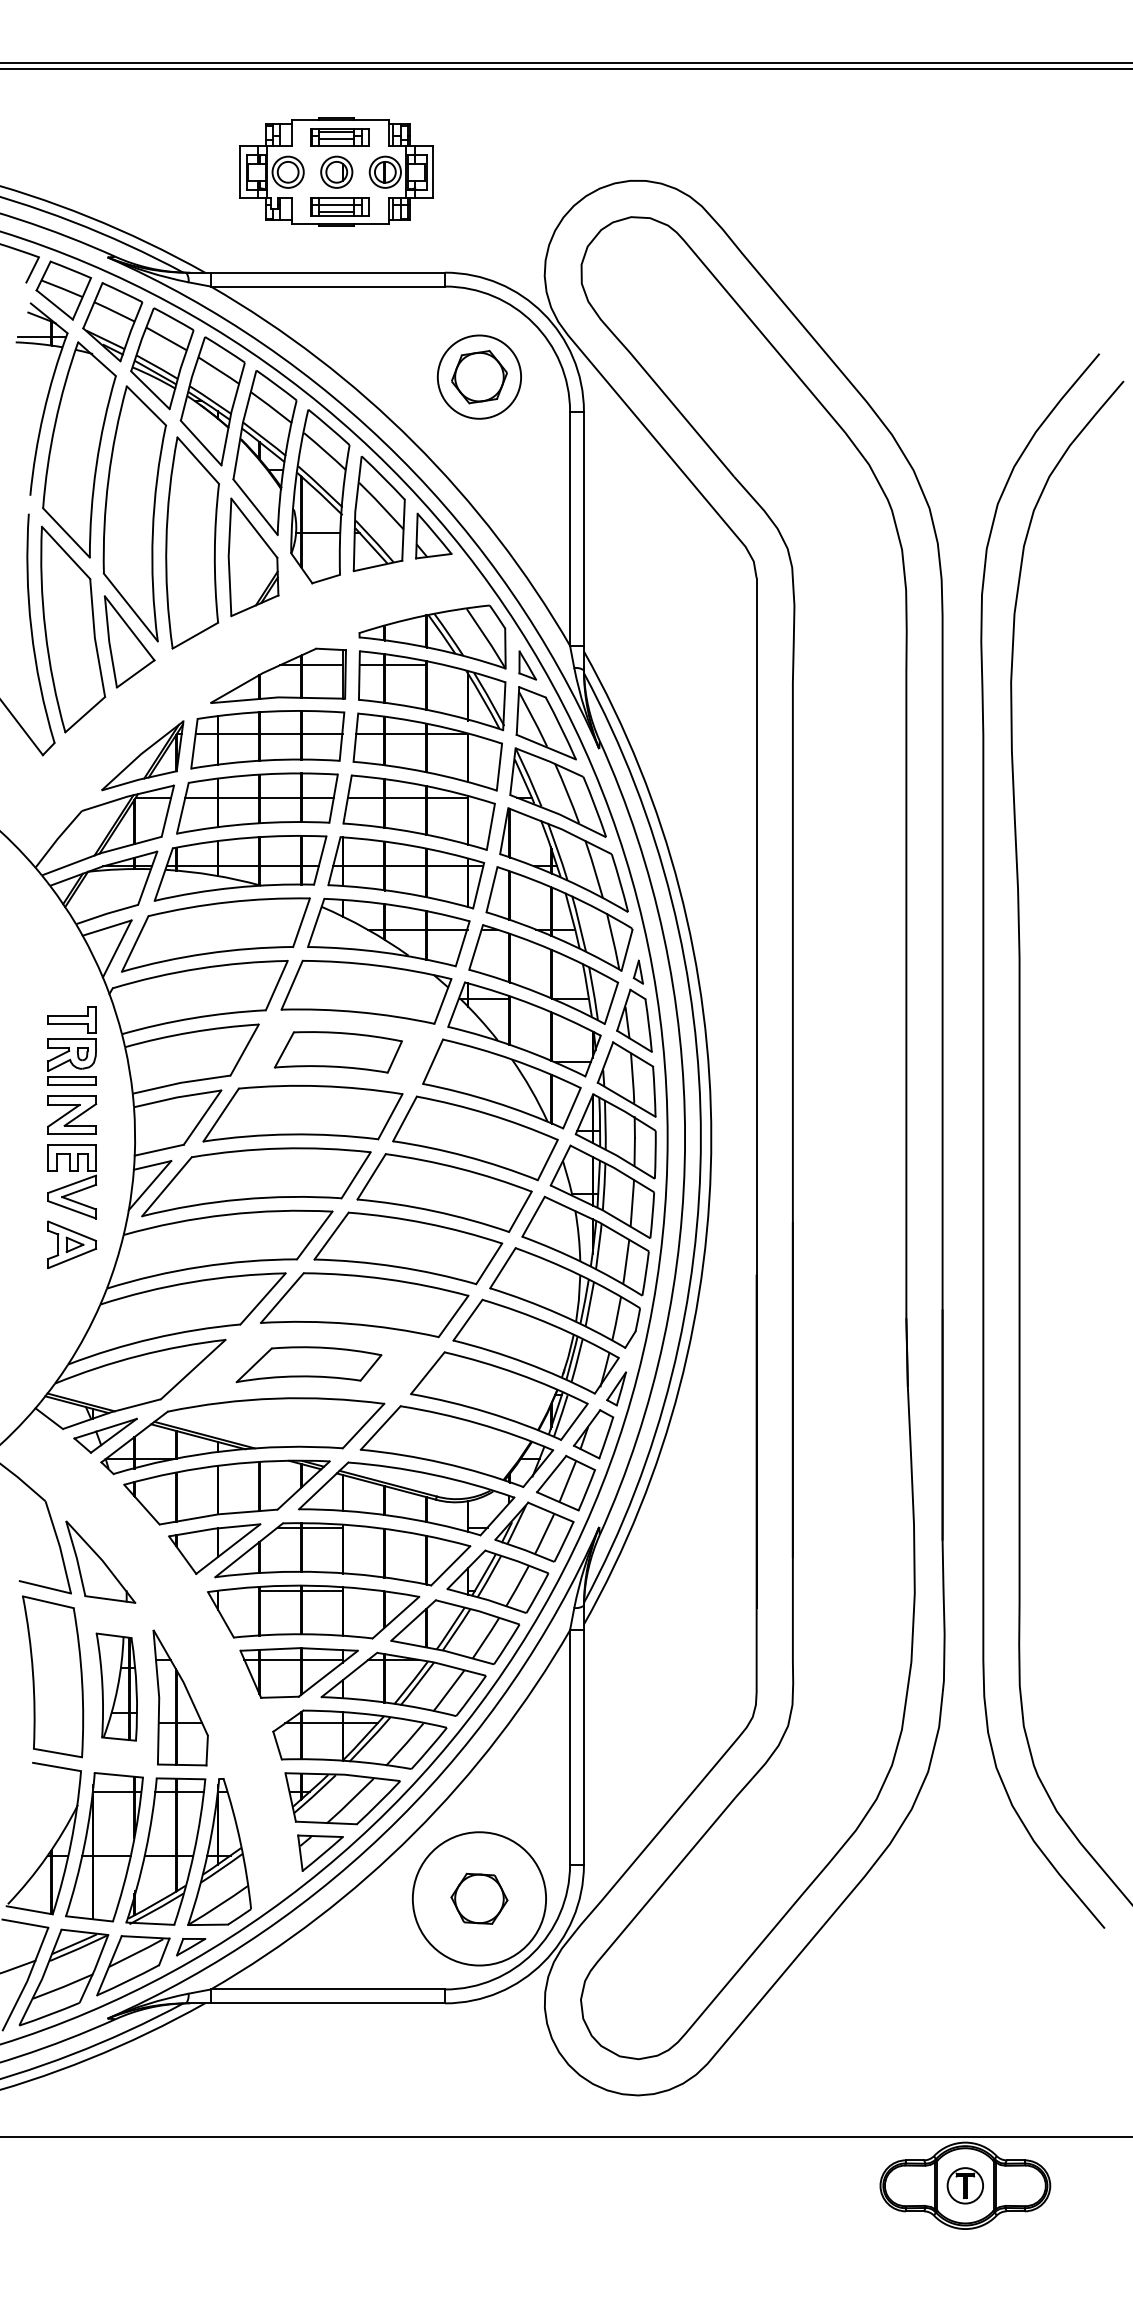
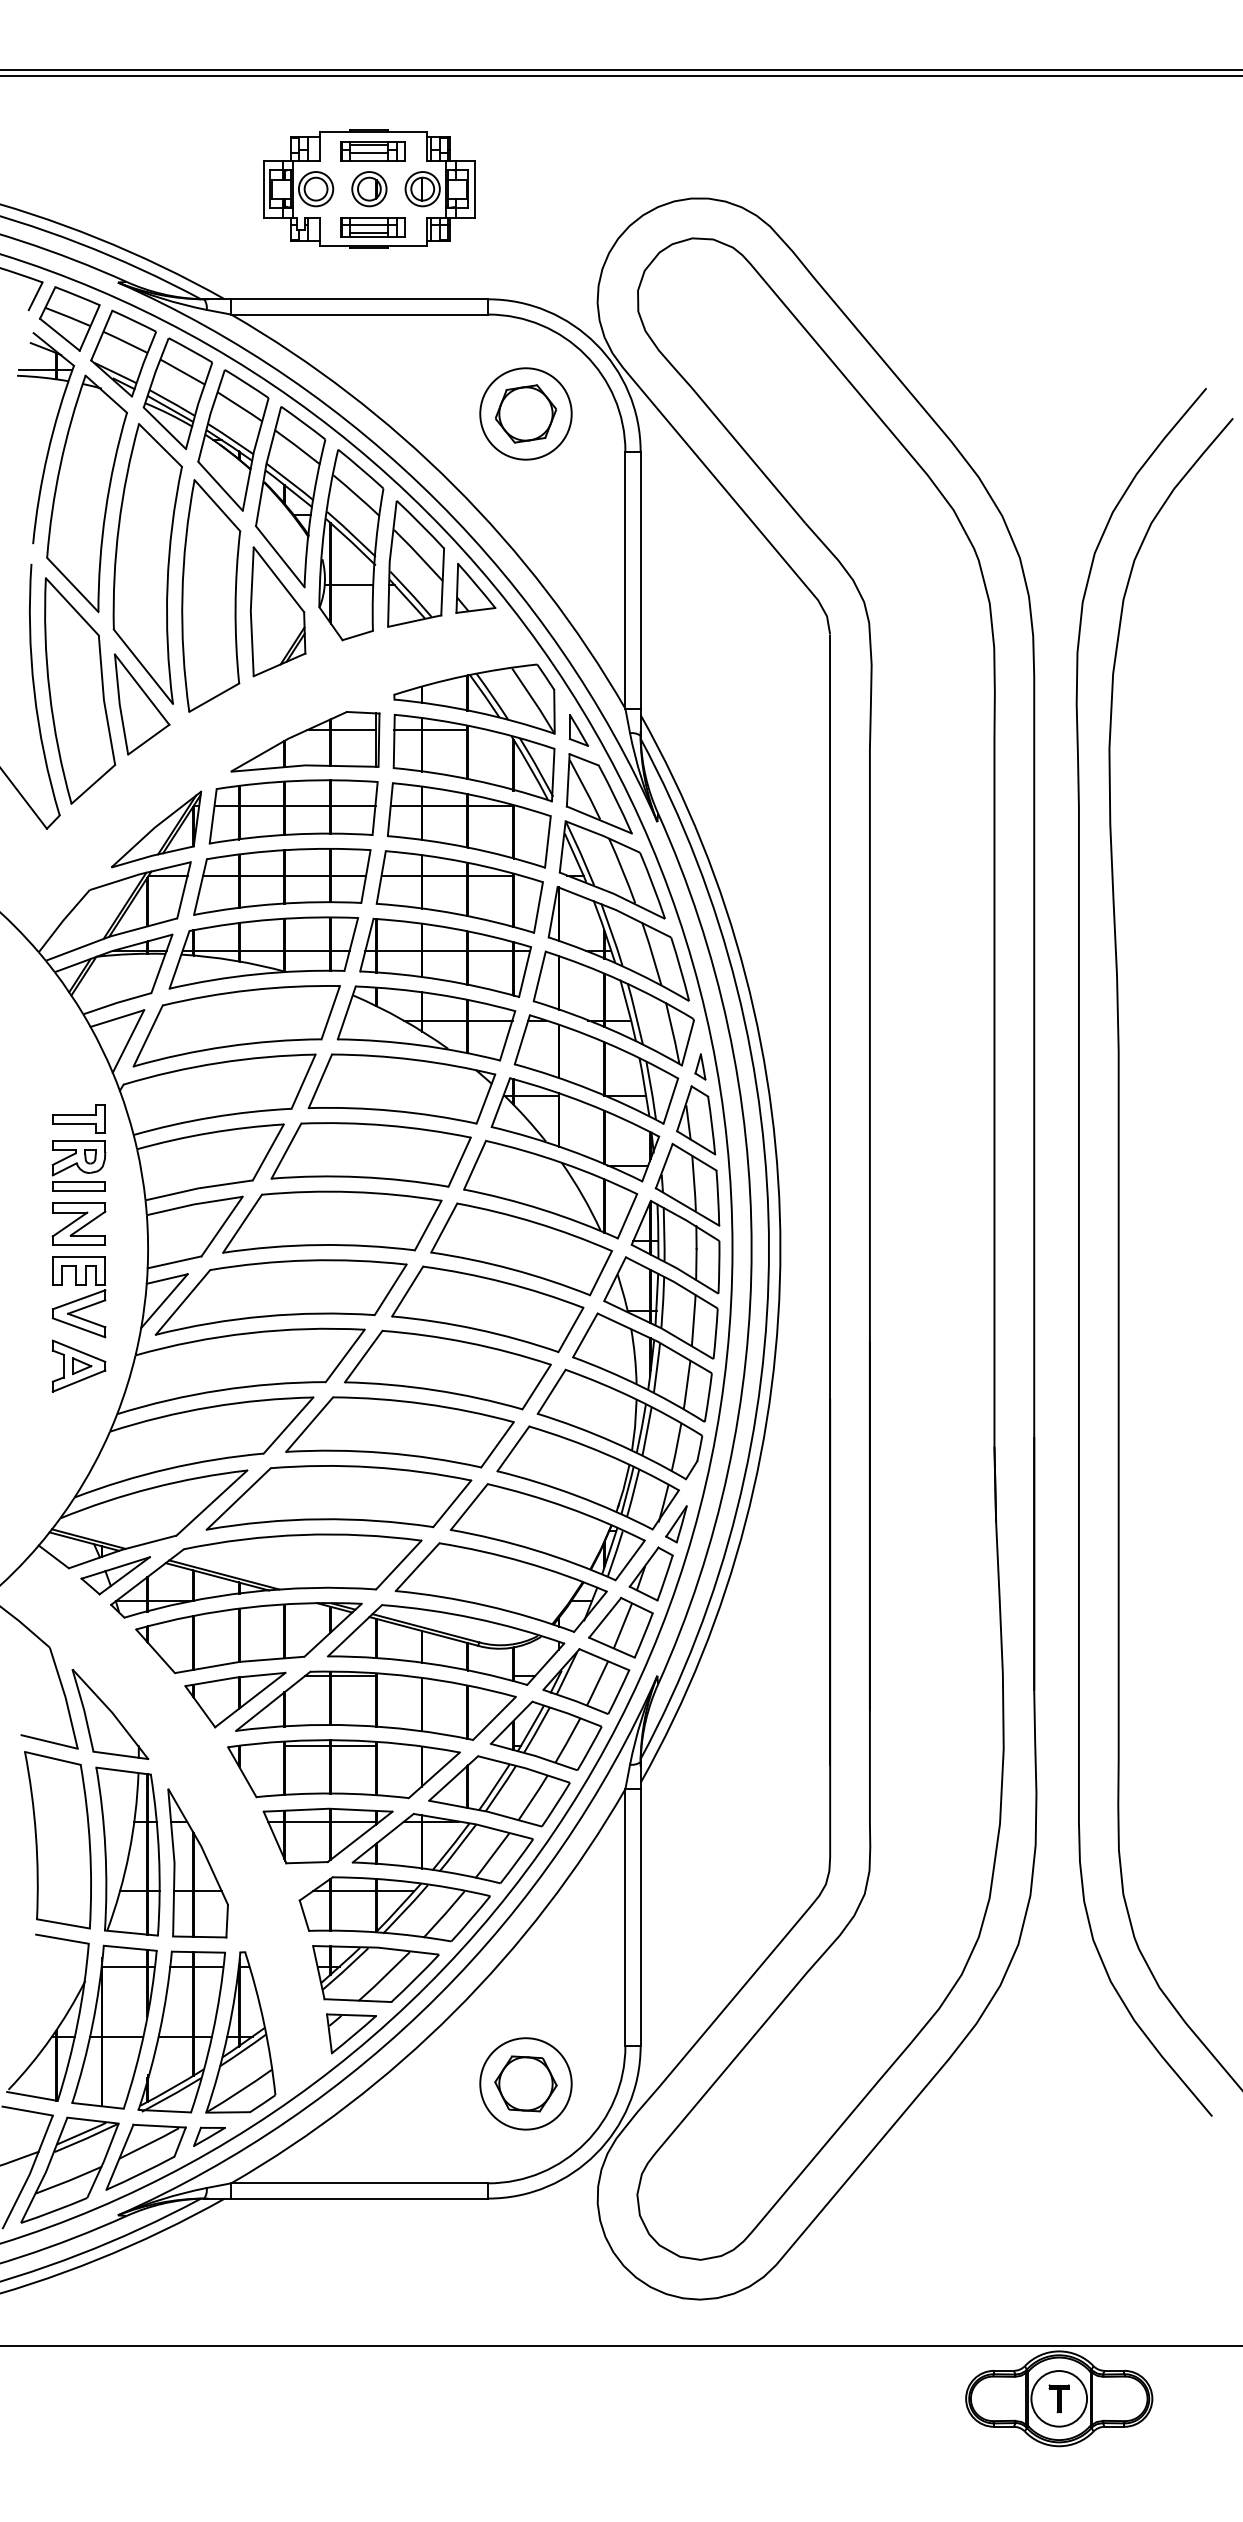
part: (338, 1052) -> (371, 1155), size x1.43
part: (308, 1364) -> (338, 1497), size x1.67
part: (116, 1686) -> (127, 1850), size x1.43
circle: (479, 1898) -> (526, 2083), size x0.62
circle: (965, 2185) -> (1059, 2398), size x1.43

